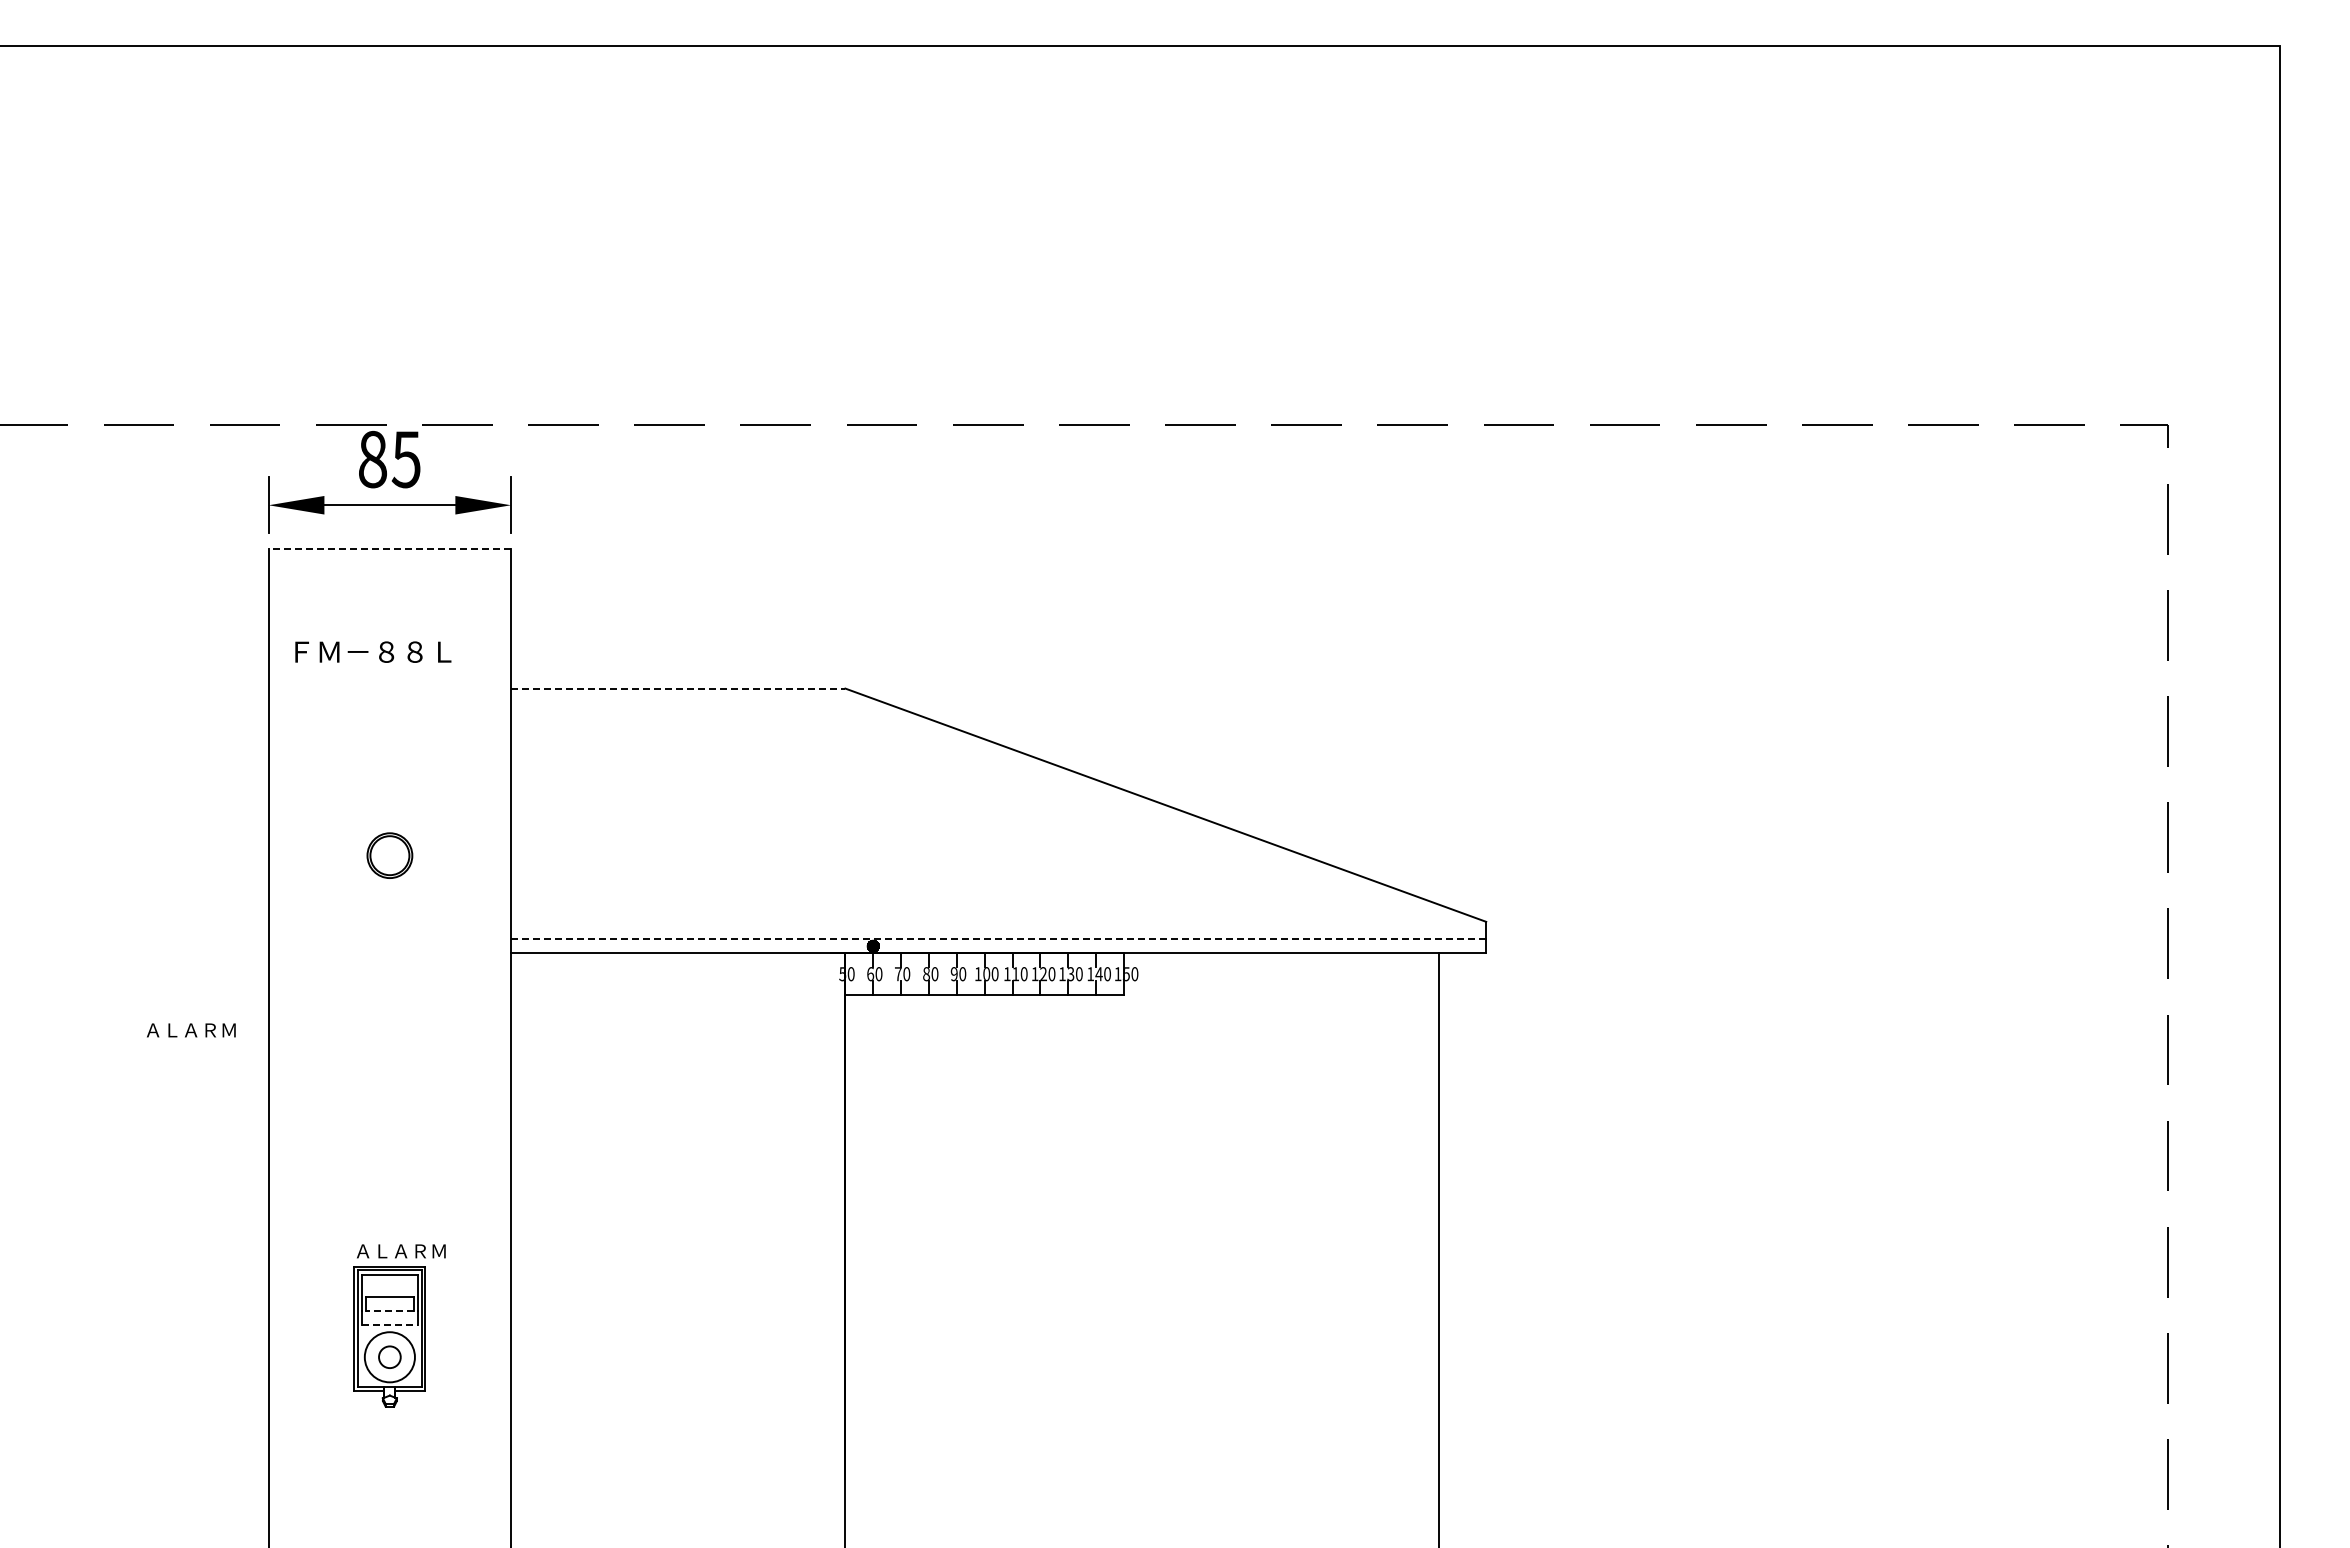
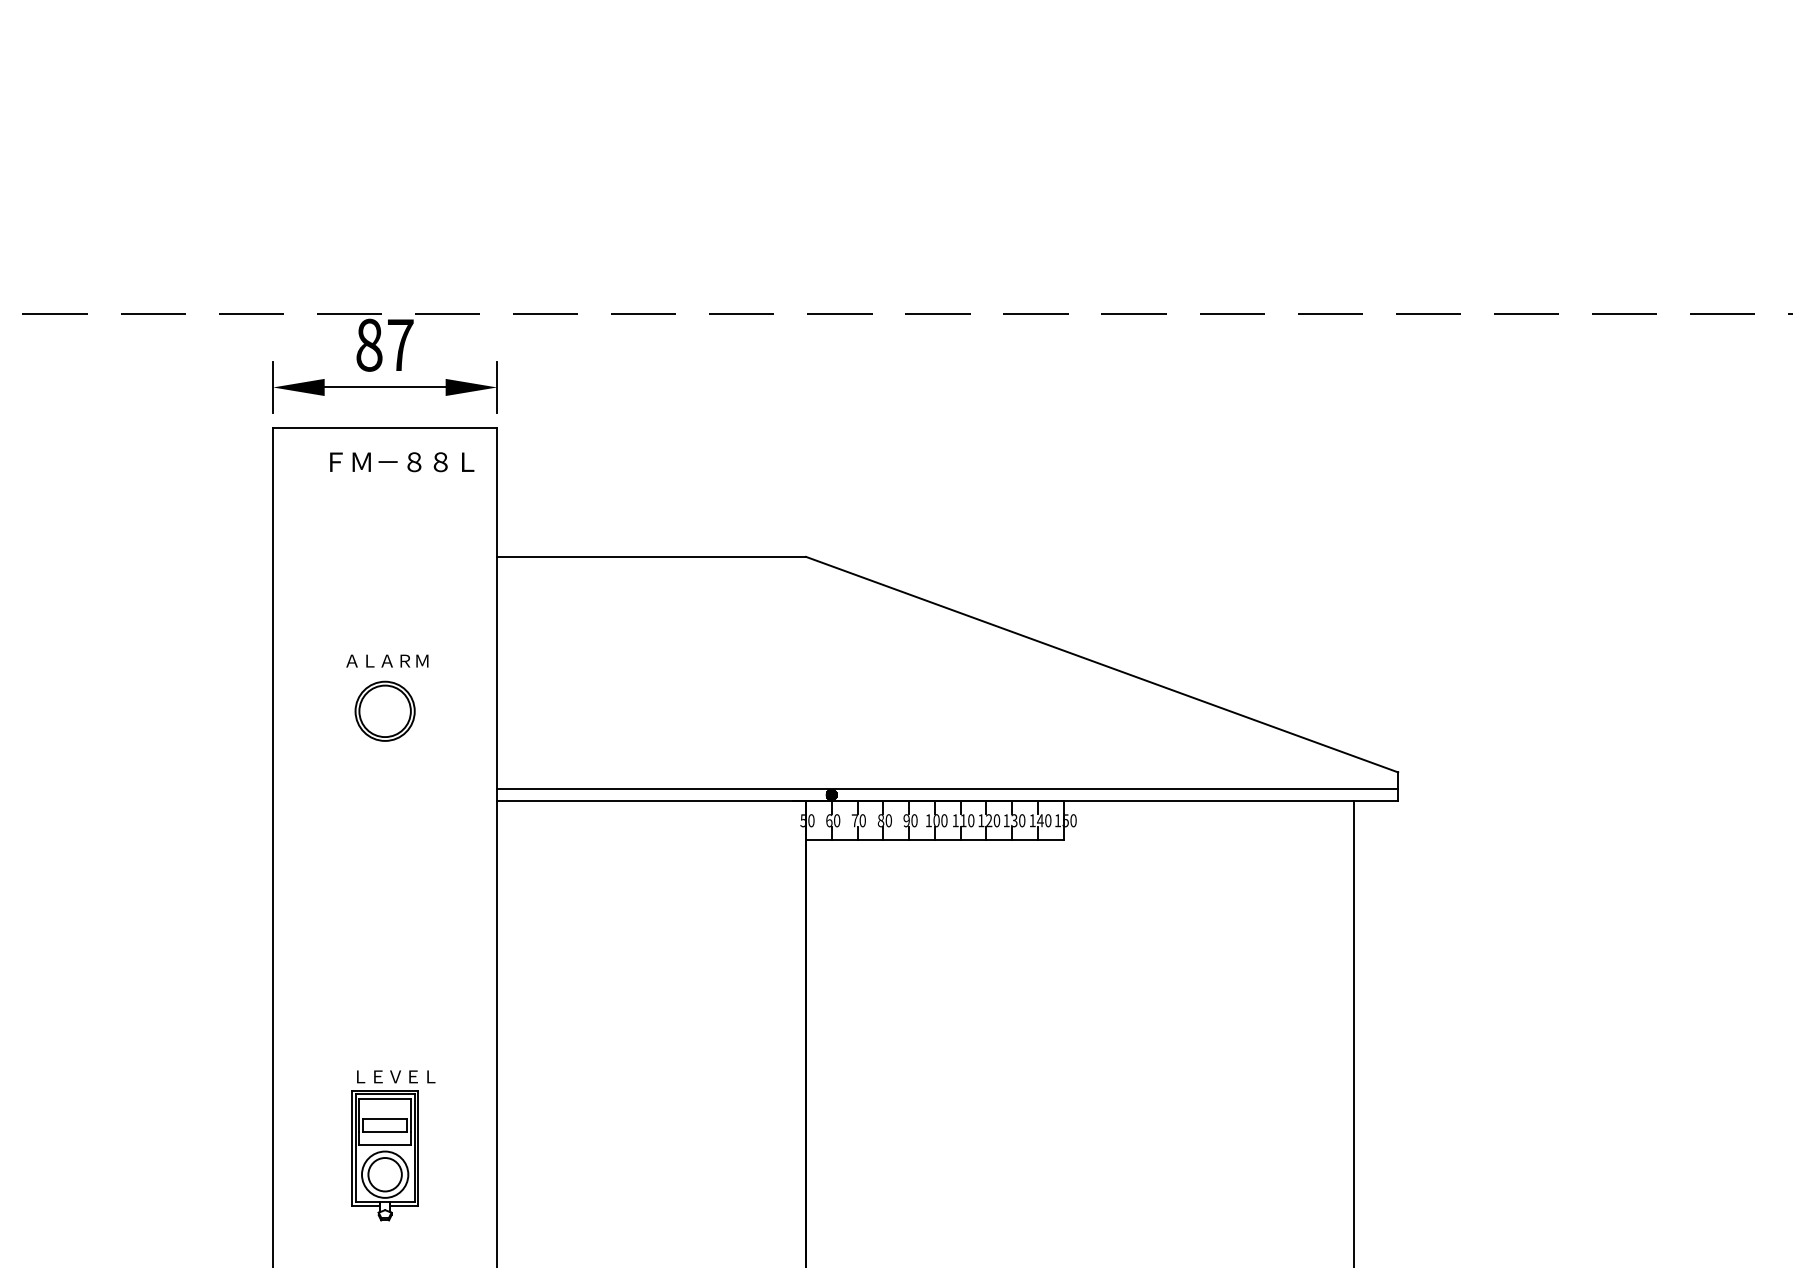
text: (405, 459) -> (399, 345), 85 -> 87
line: (389, 549) -> (384, 428), dashed -> solid
text: (373, 651) -> (402, 461), moved
line: (678, 688) -> (651, 556), dashed -> solid
part: (389, 855) -> (384, 711), size x1.43
line: (998, 939) -> (947, 788), dashed -> solid
text: (191, 1030) -> (387, 661), moved
text: (400, 1251) -> (394, 1076), ＡＬＡＲＭ -> ＬＥＶＥＬ
line: (389, 1311) -> (384, 1132), dashed -> solid
line: (389, 1325) -> (384, 1145), dashed -> solid
circle: (389, 1357) -> (384, 1174), size x1.67

